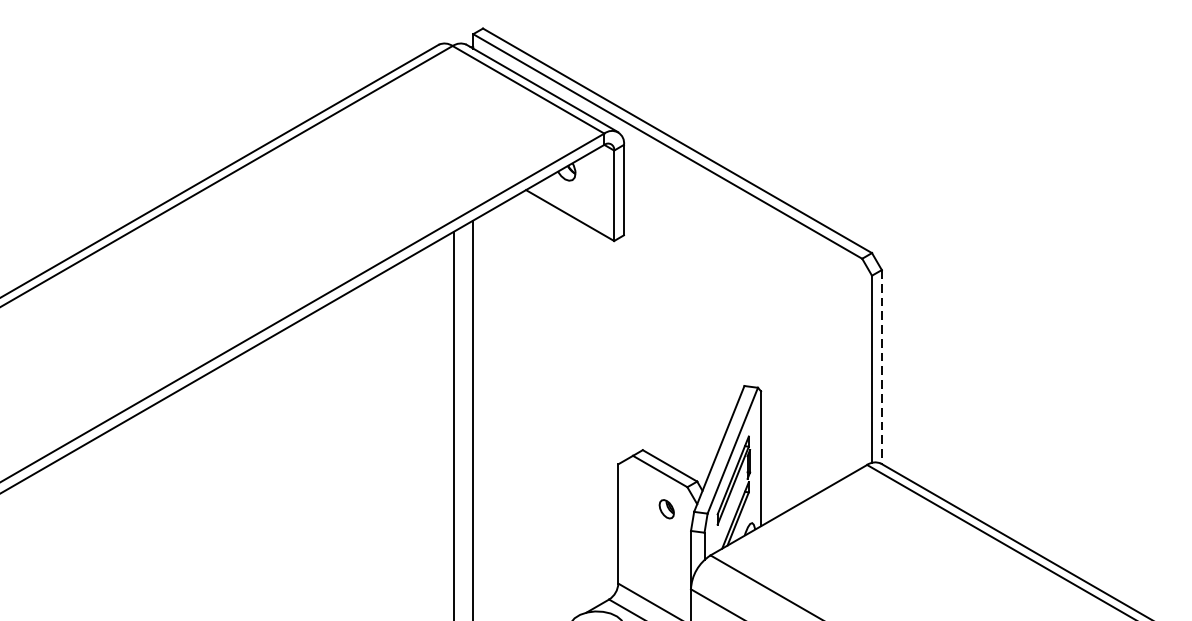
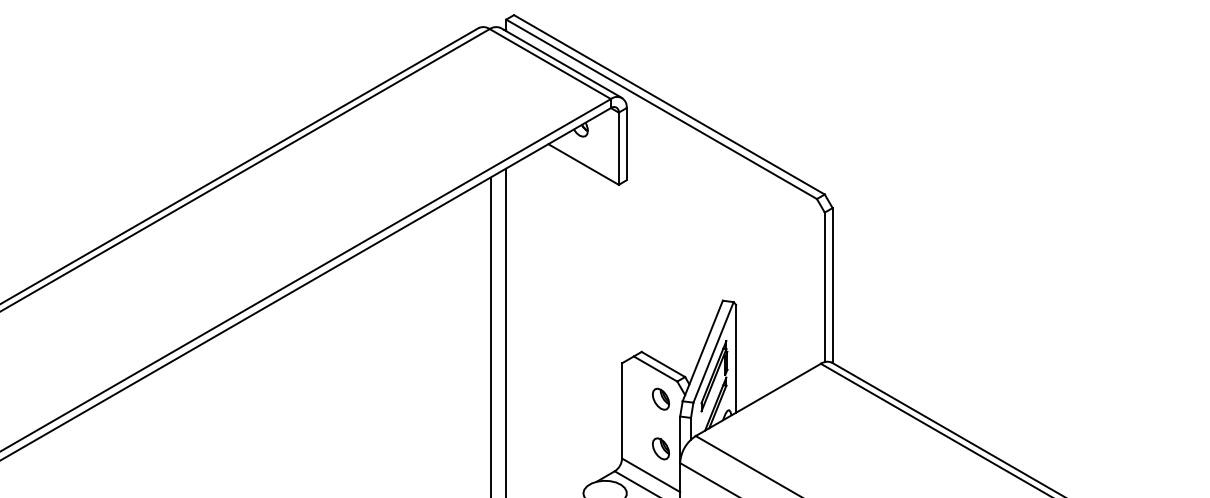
line: (881, 366) -> (832, 285), dashed -> solid
part: (666, 508) -> (660, 398), size x1.43
part: (666, 571) -> (660, 448), added

